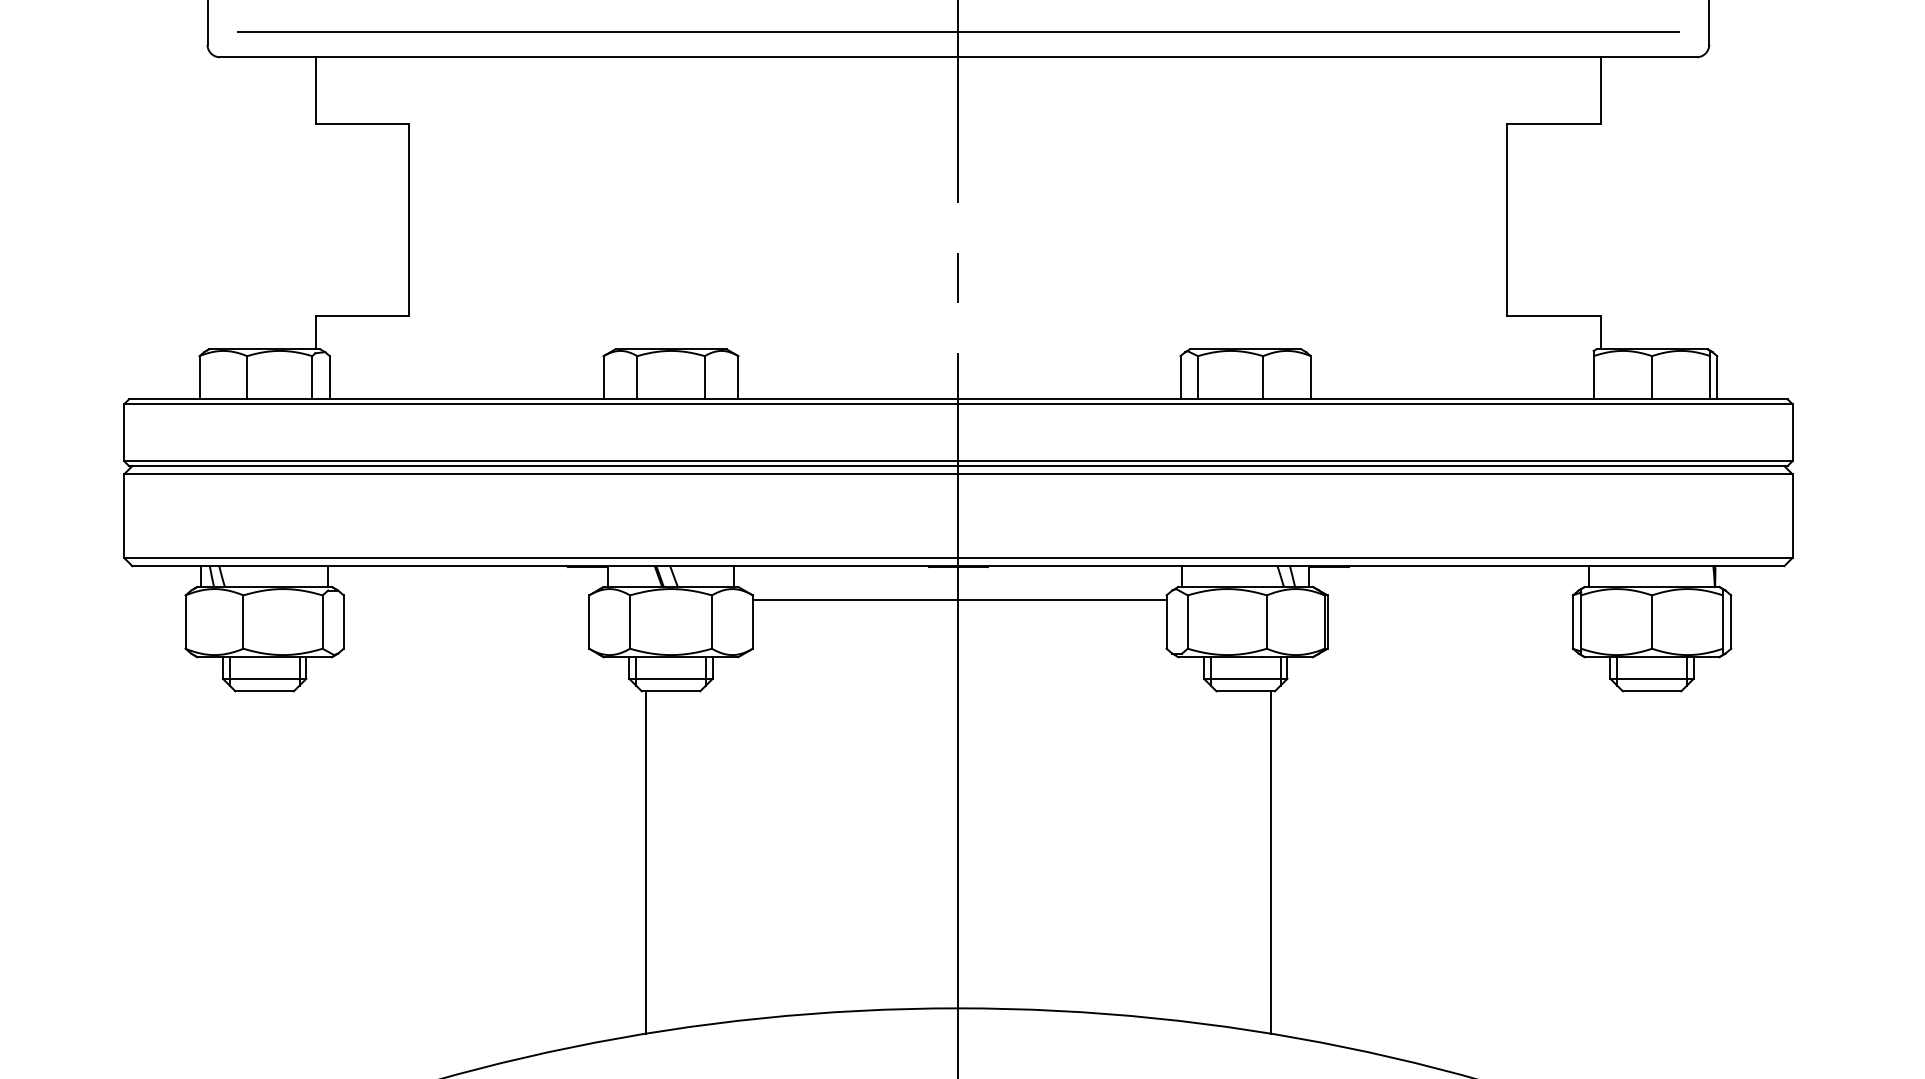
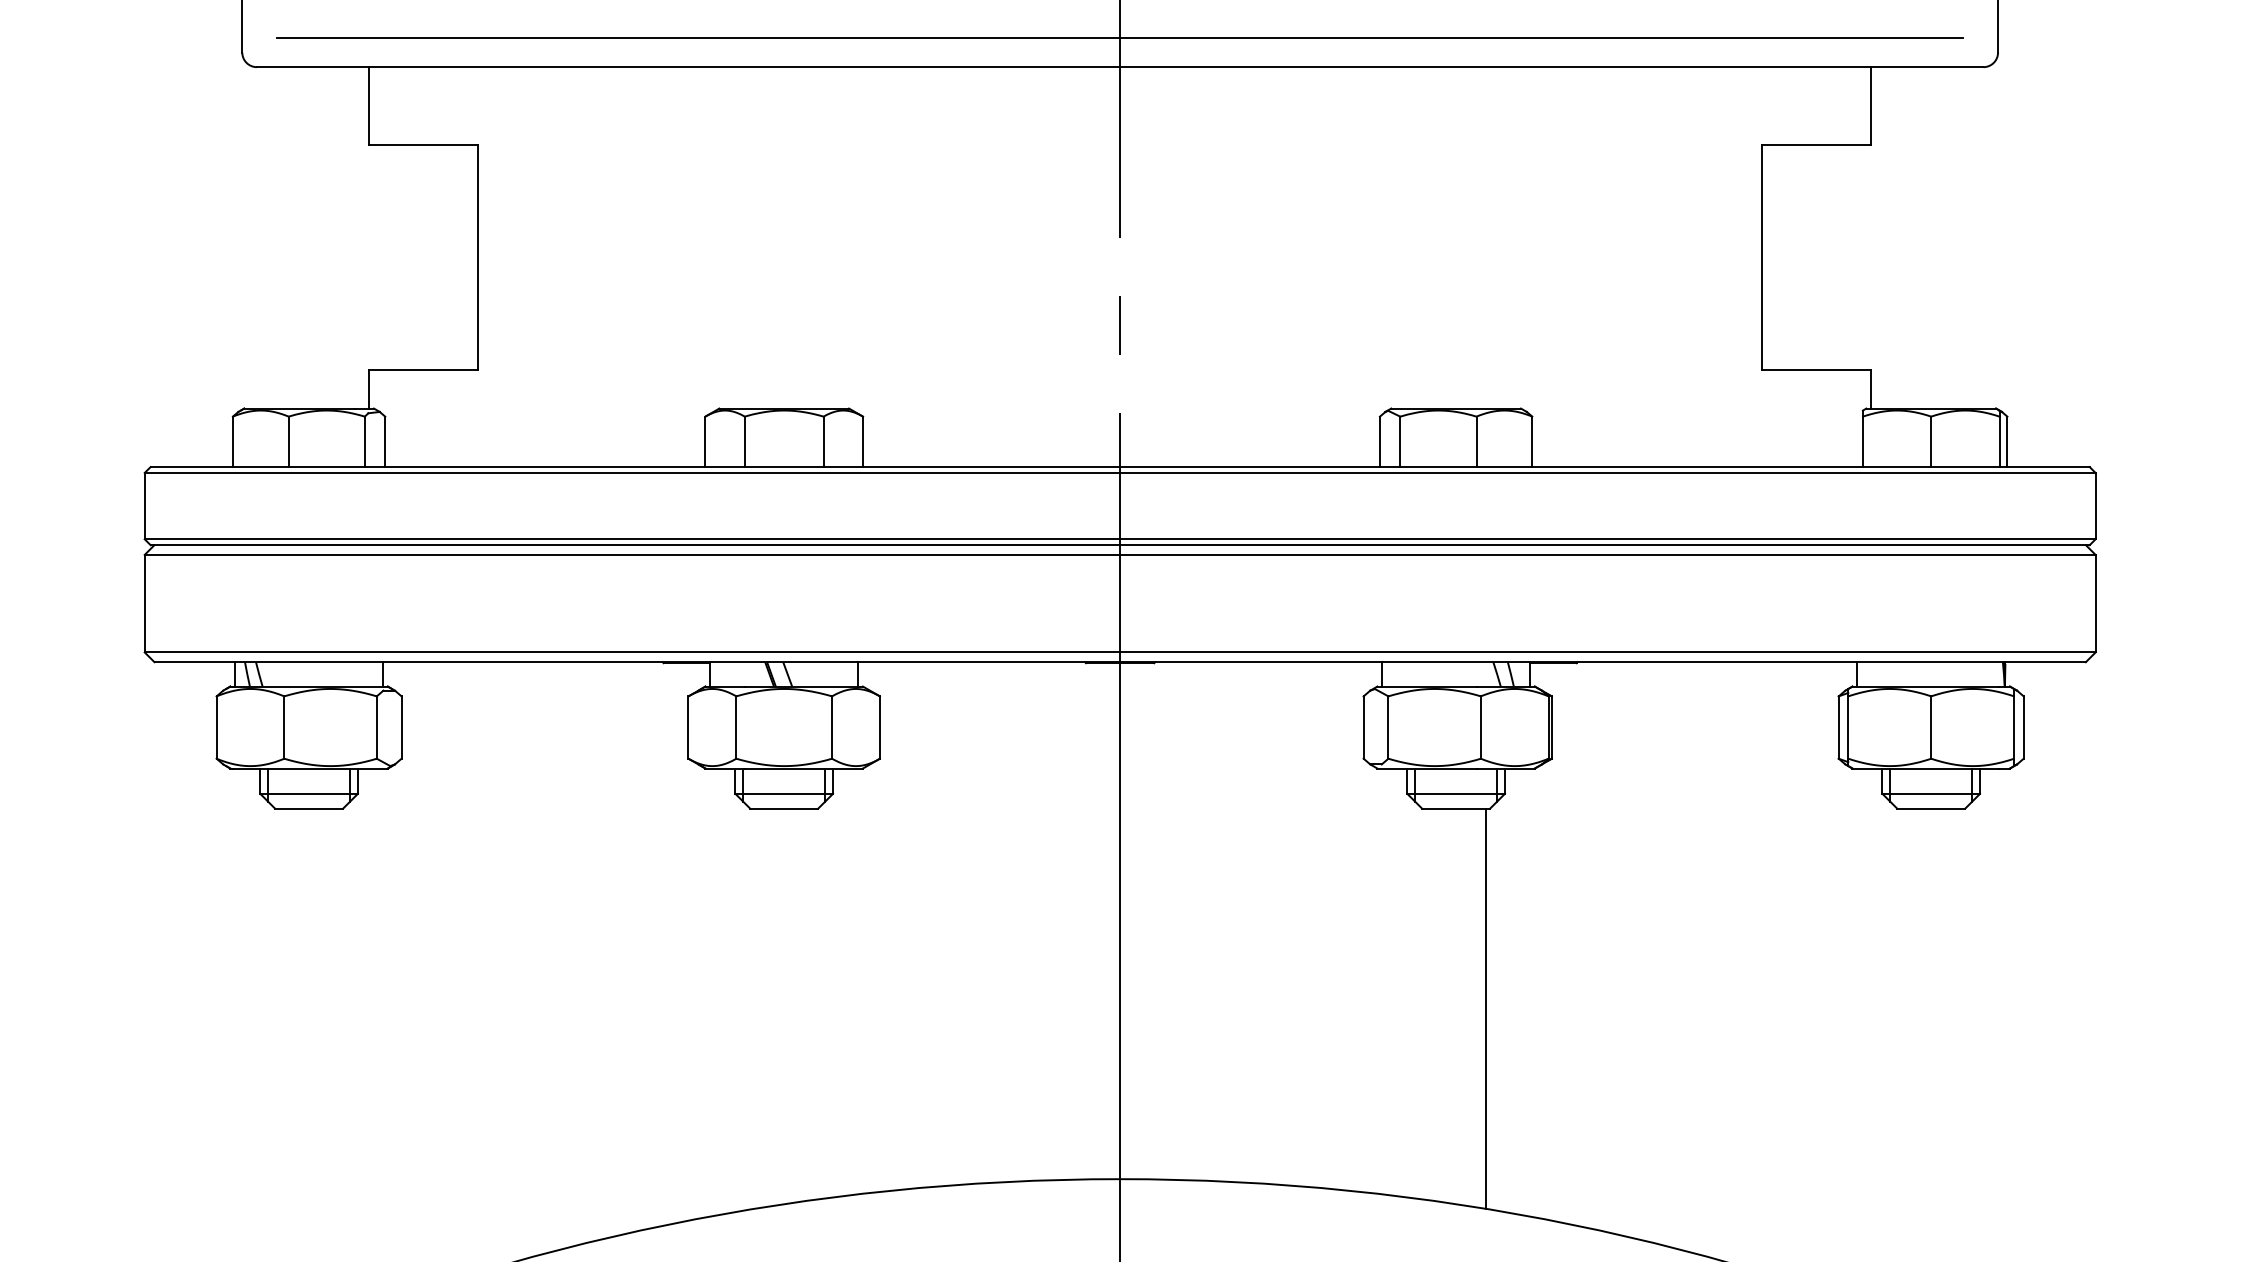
line: (959, 599) -> (1121, 701), removed
line: (645, 862) -> (754, 1008), removed

